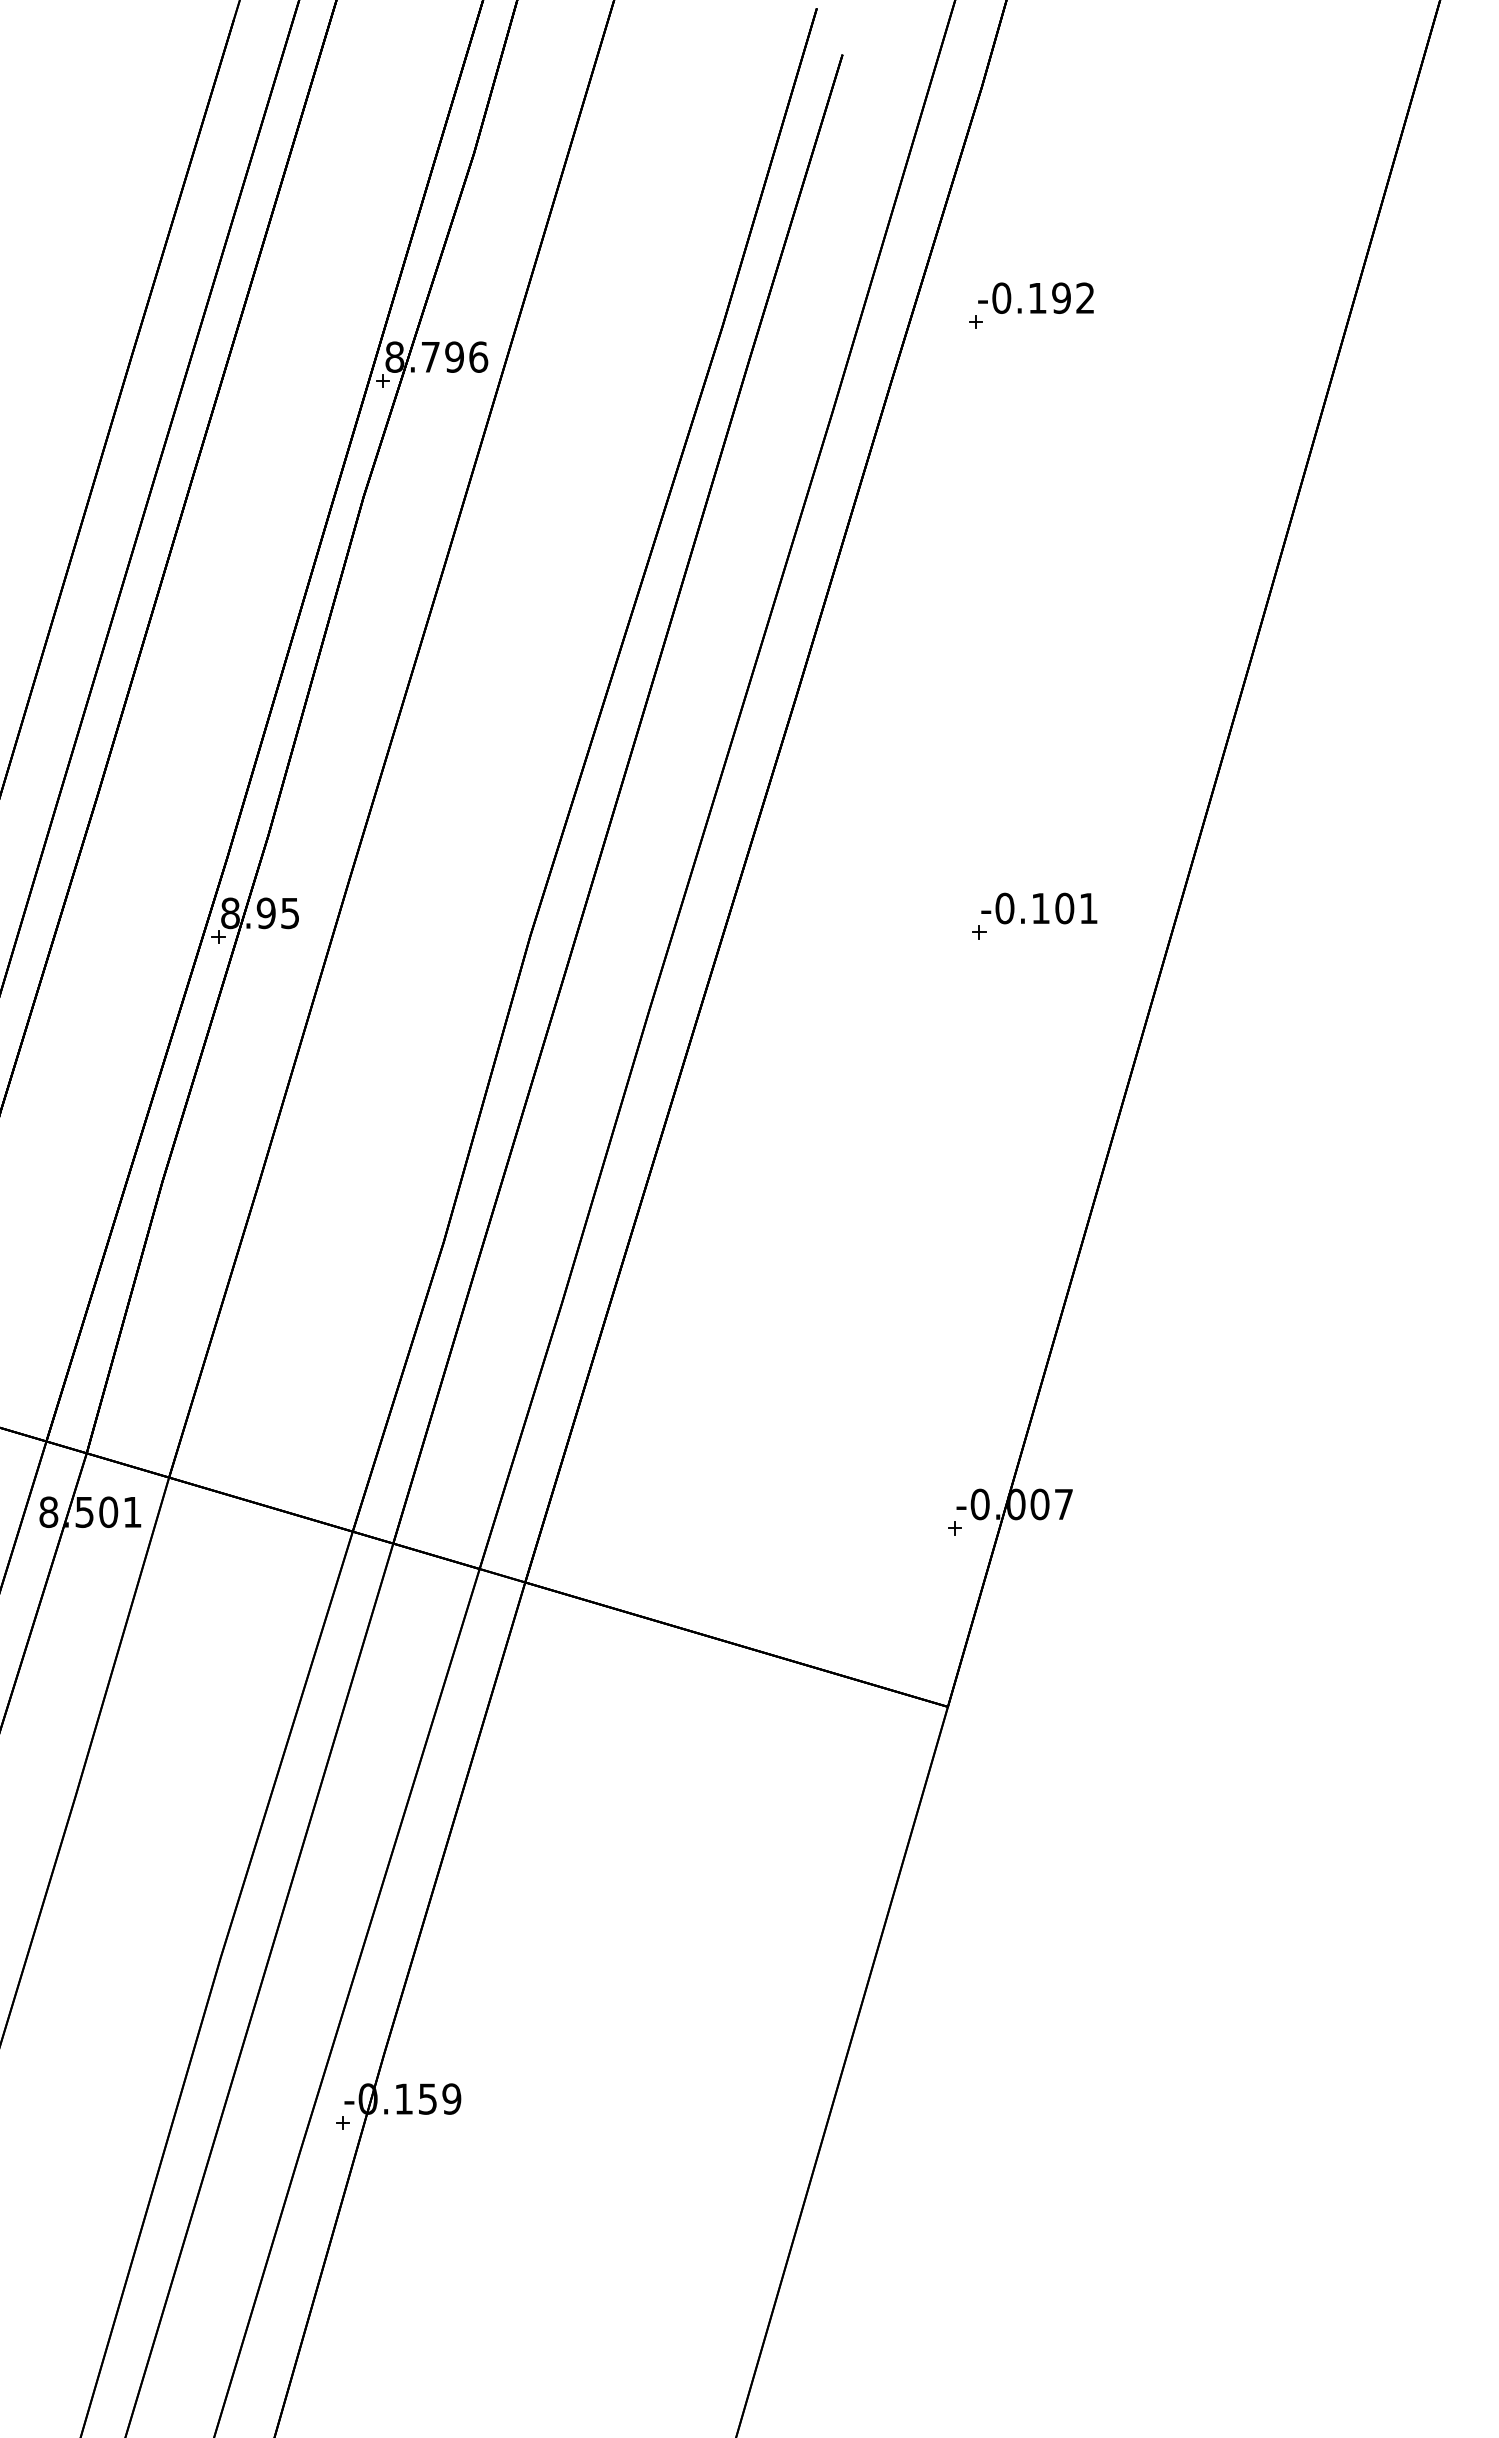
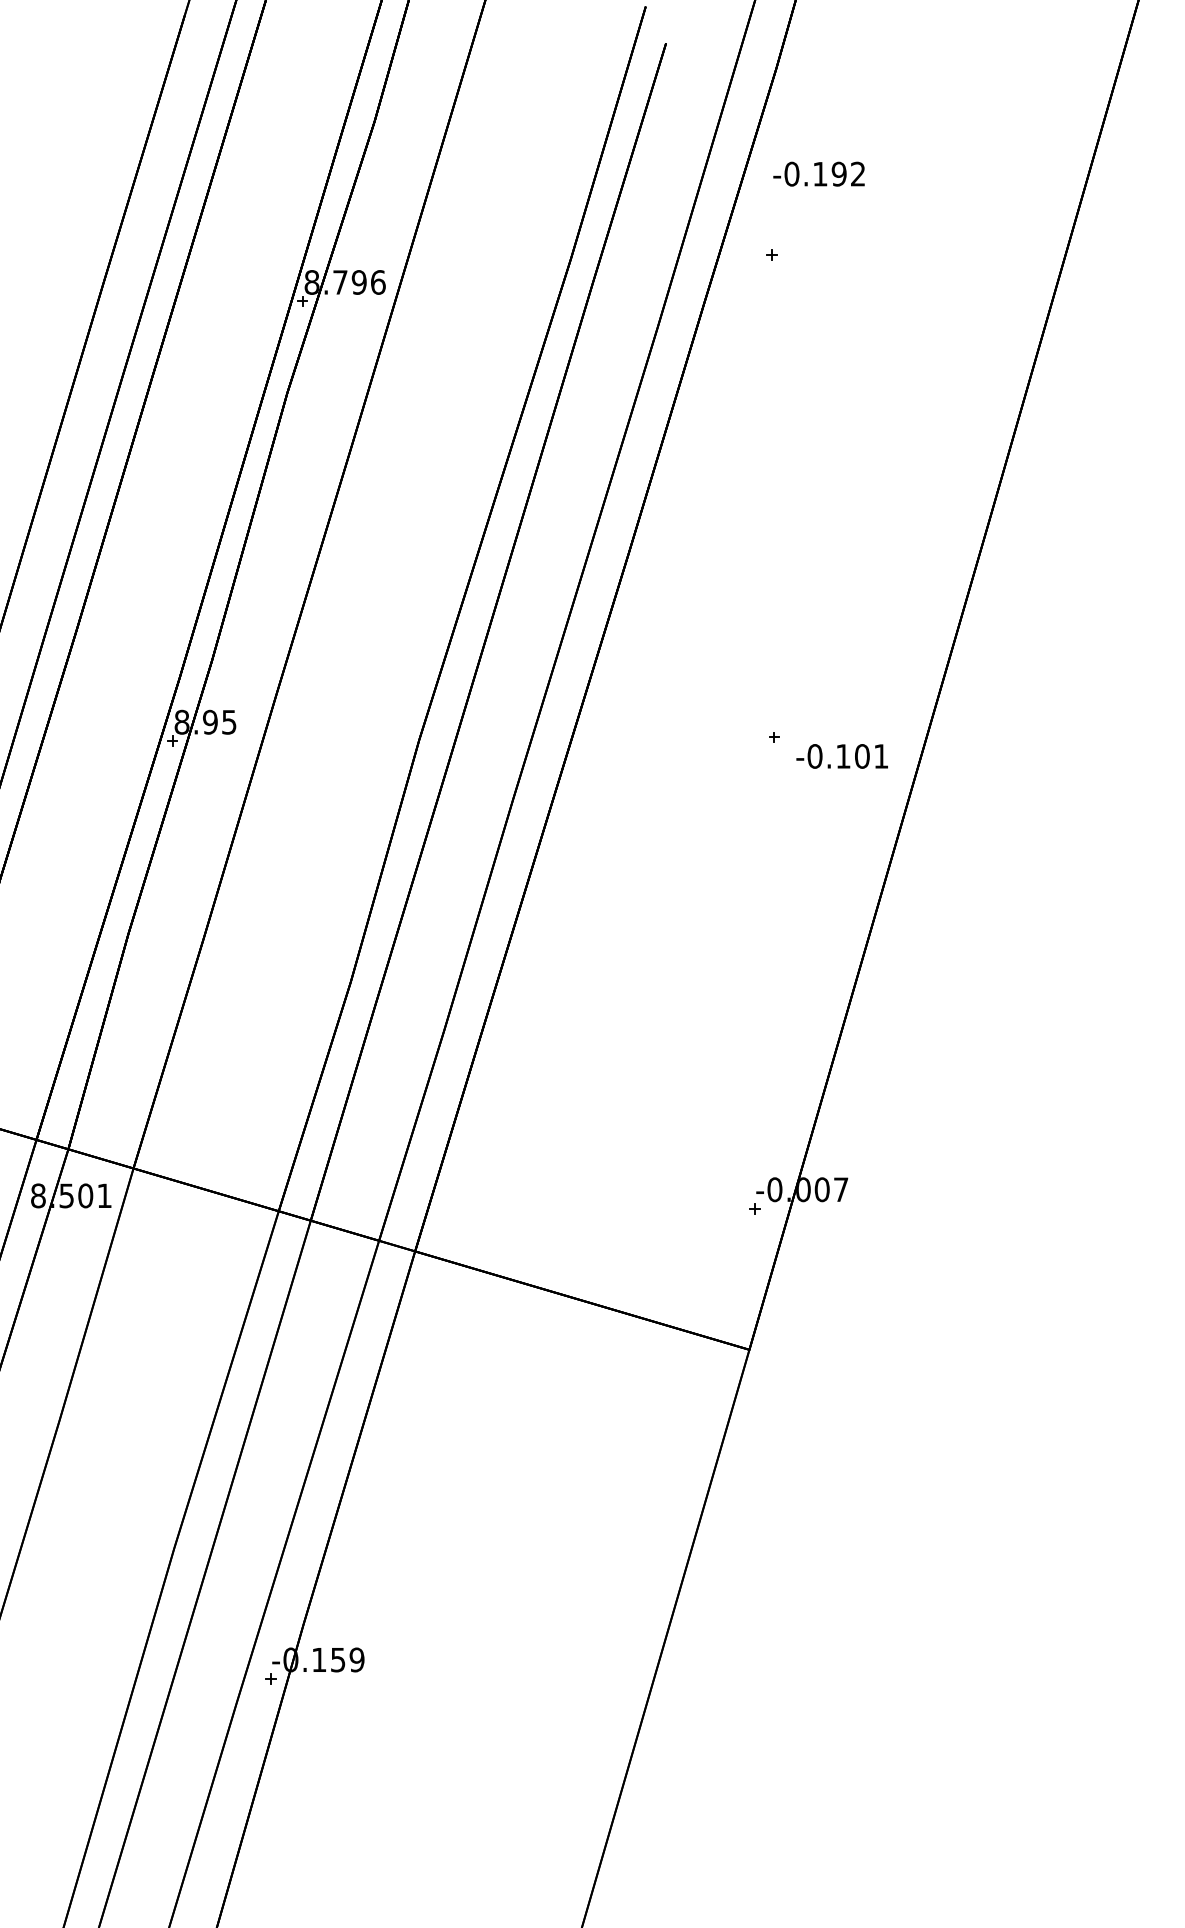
text: (1035, 297) -> (818, 173), moved
text: (1039, 908) -> (842, 756), moved

